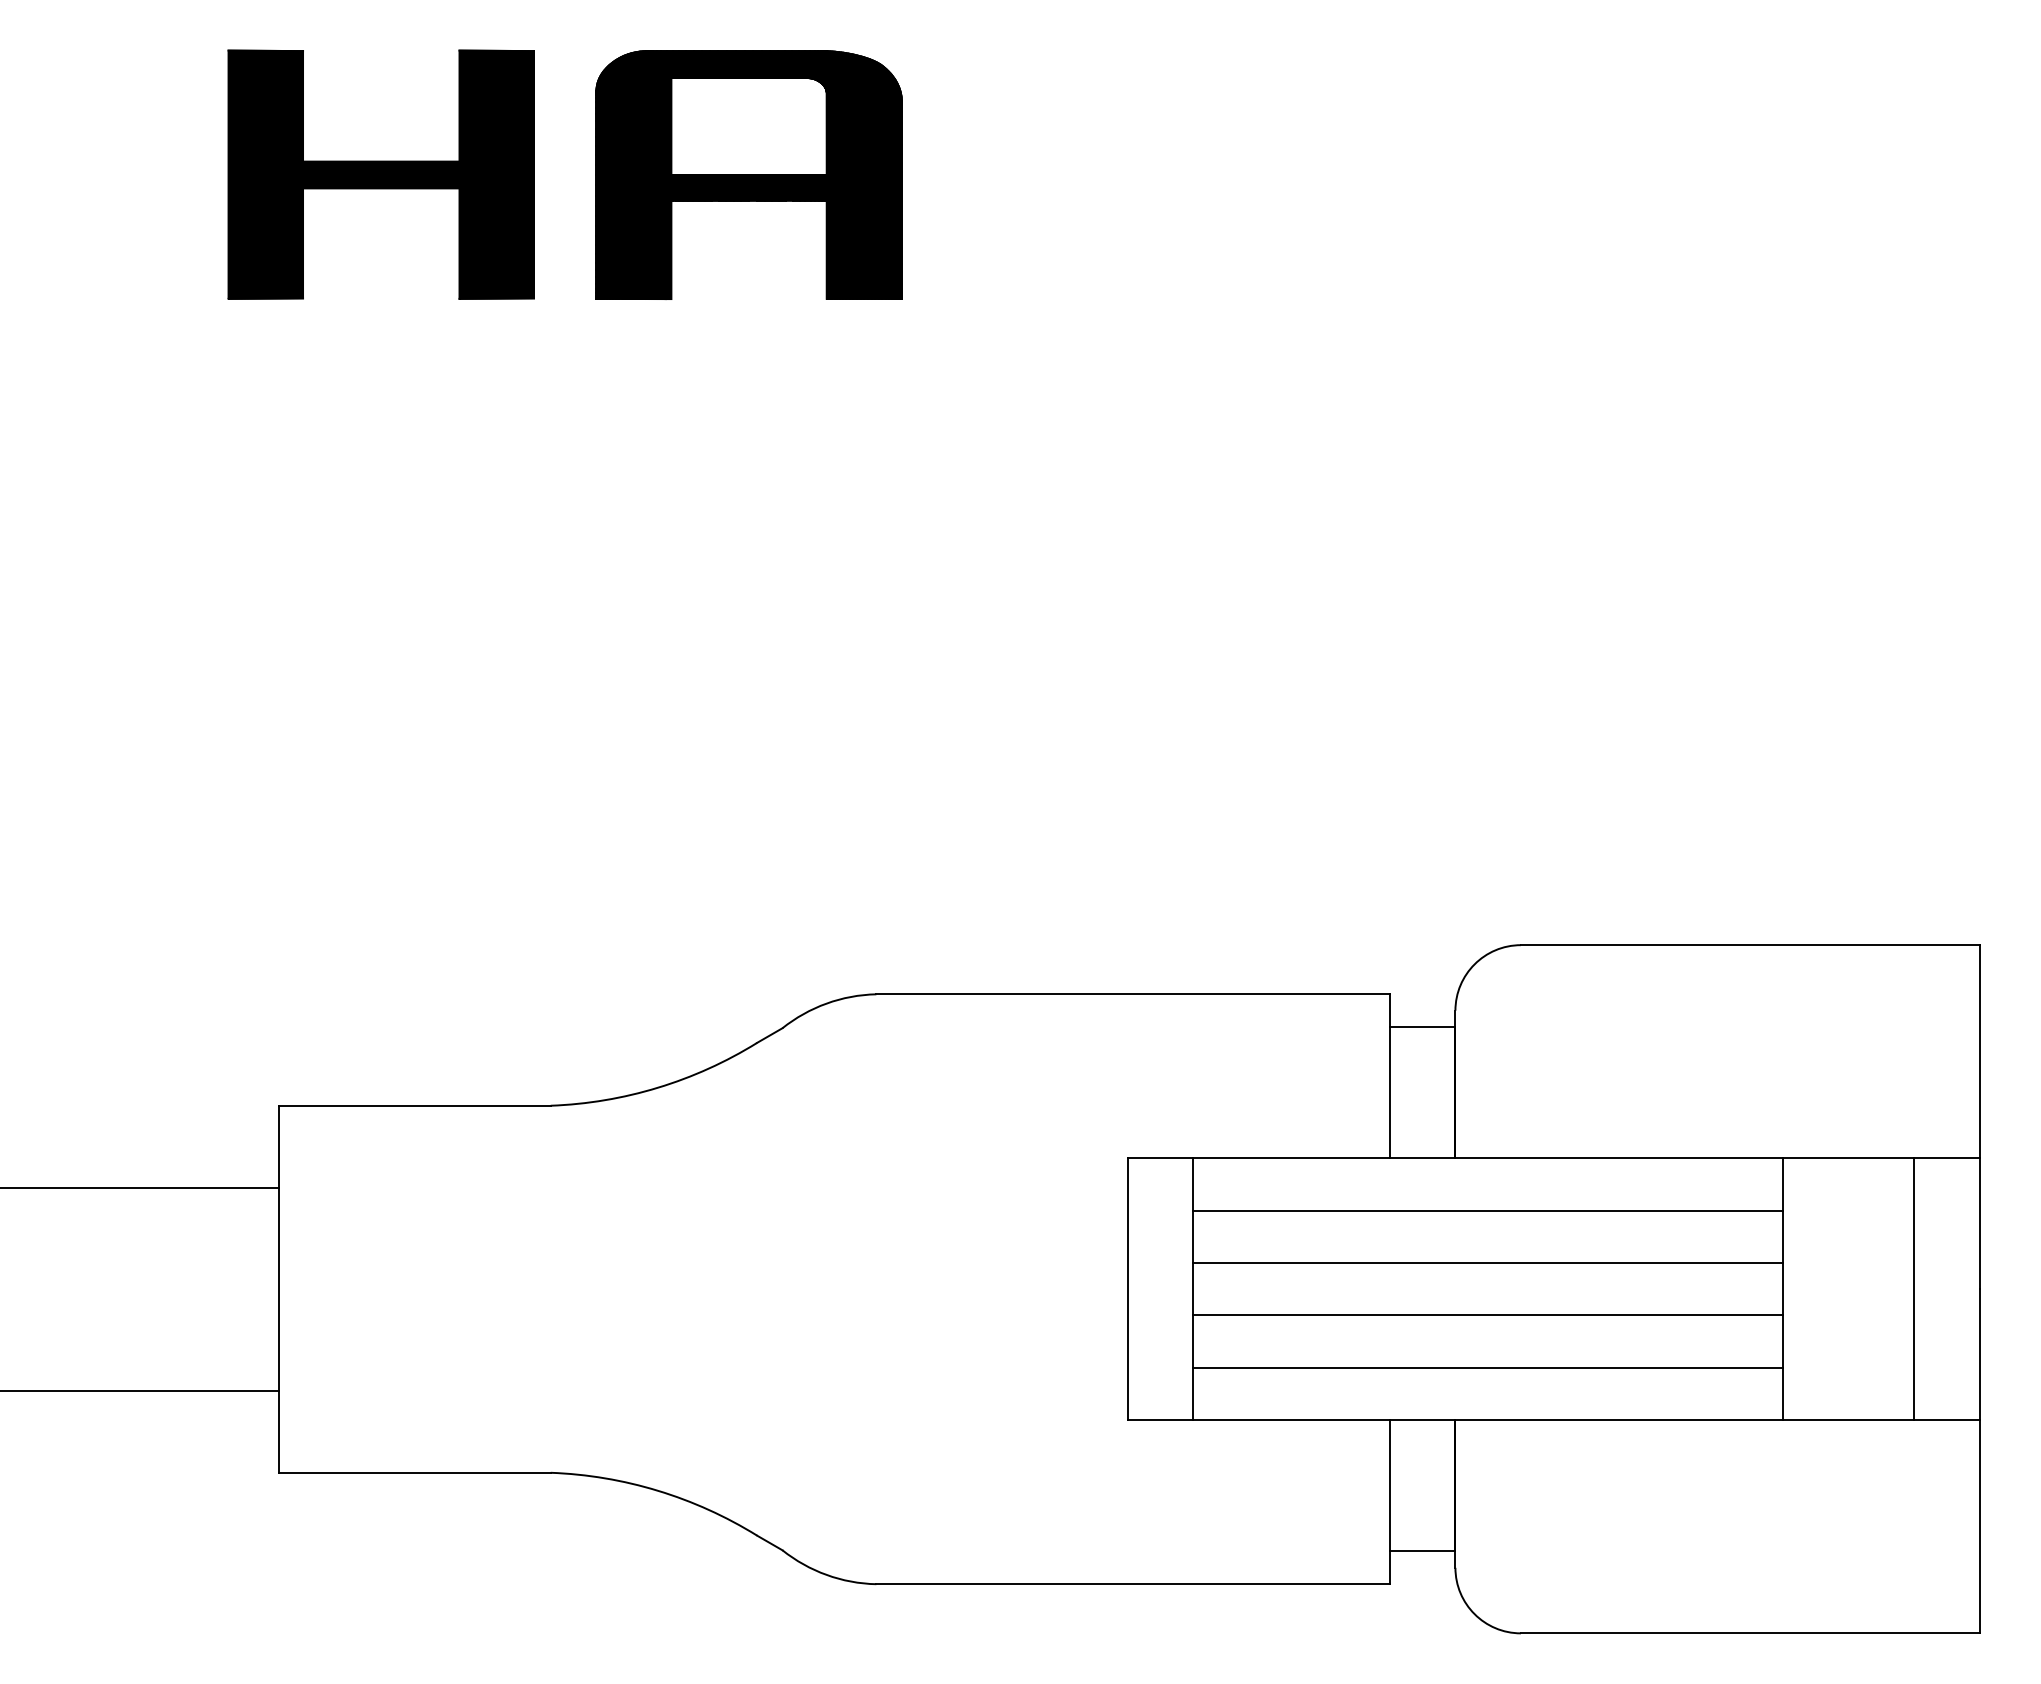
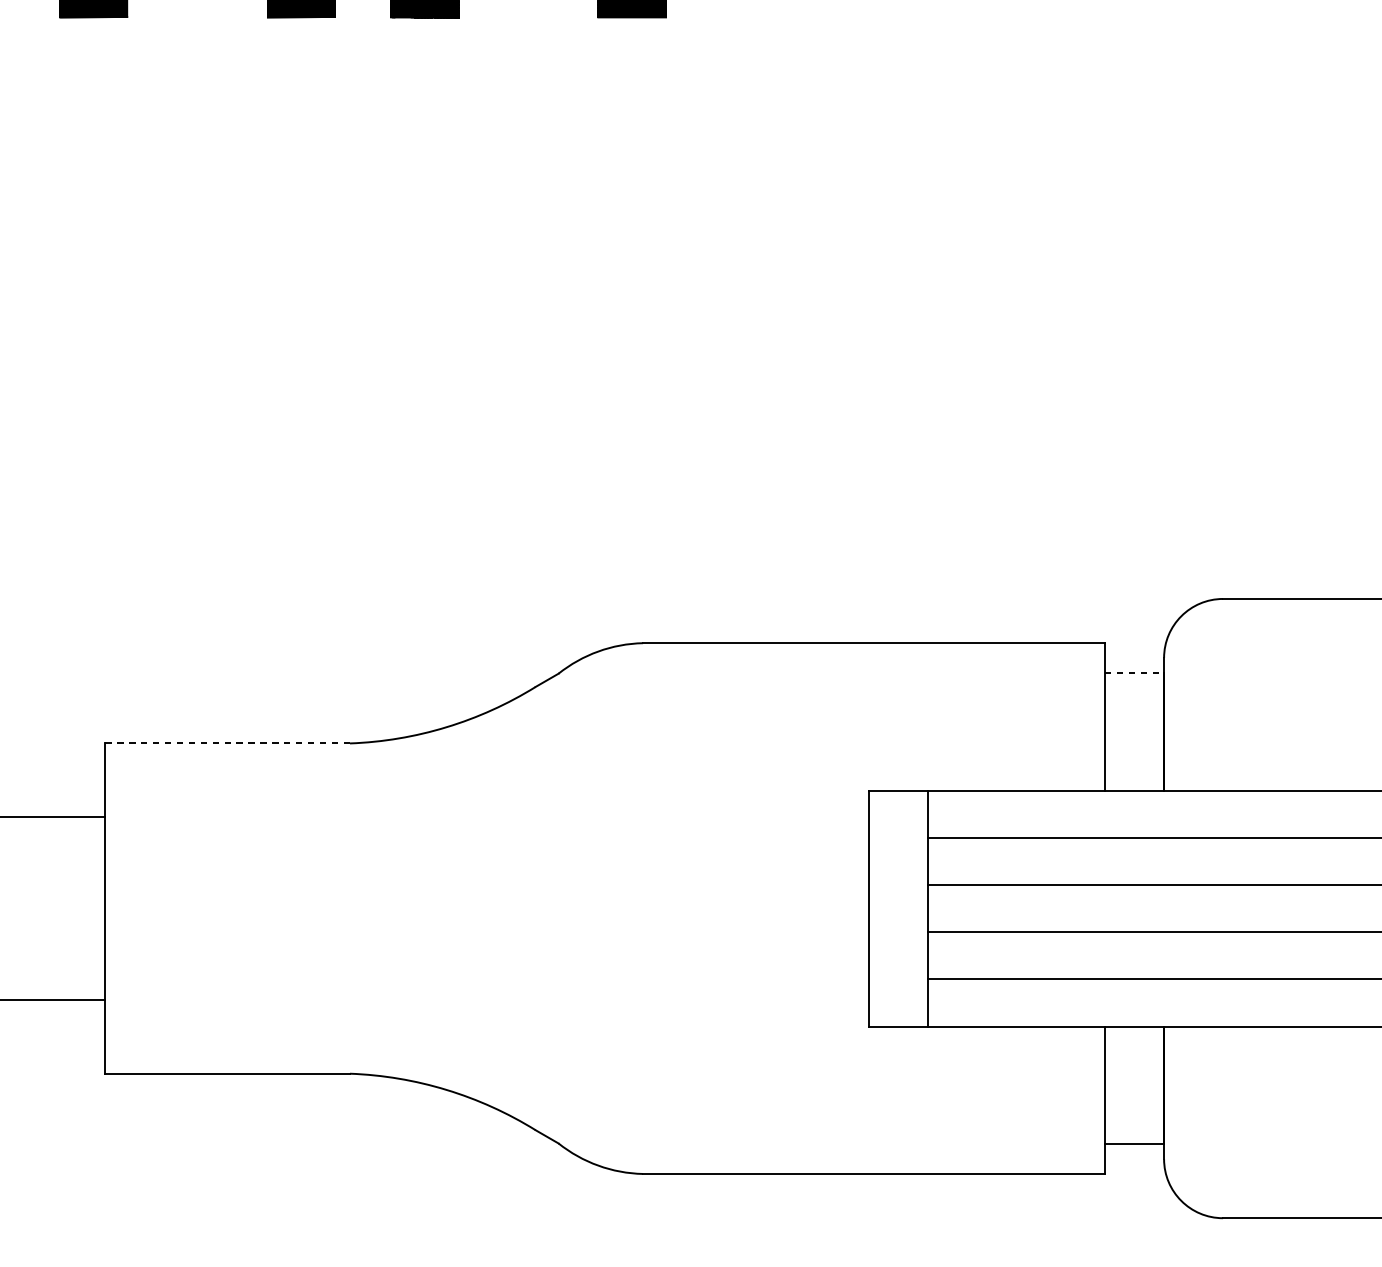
line: (1422, 1027) -> (1134, 673), solid -> dashed
line: (414, 1105) -> (227, 743), solid -> dashed

